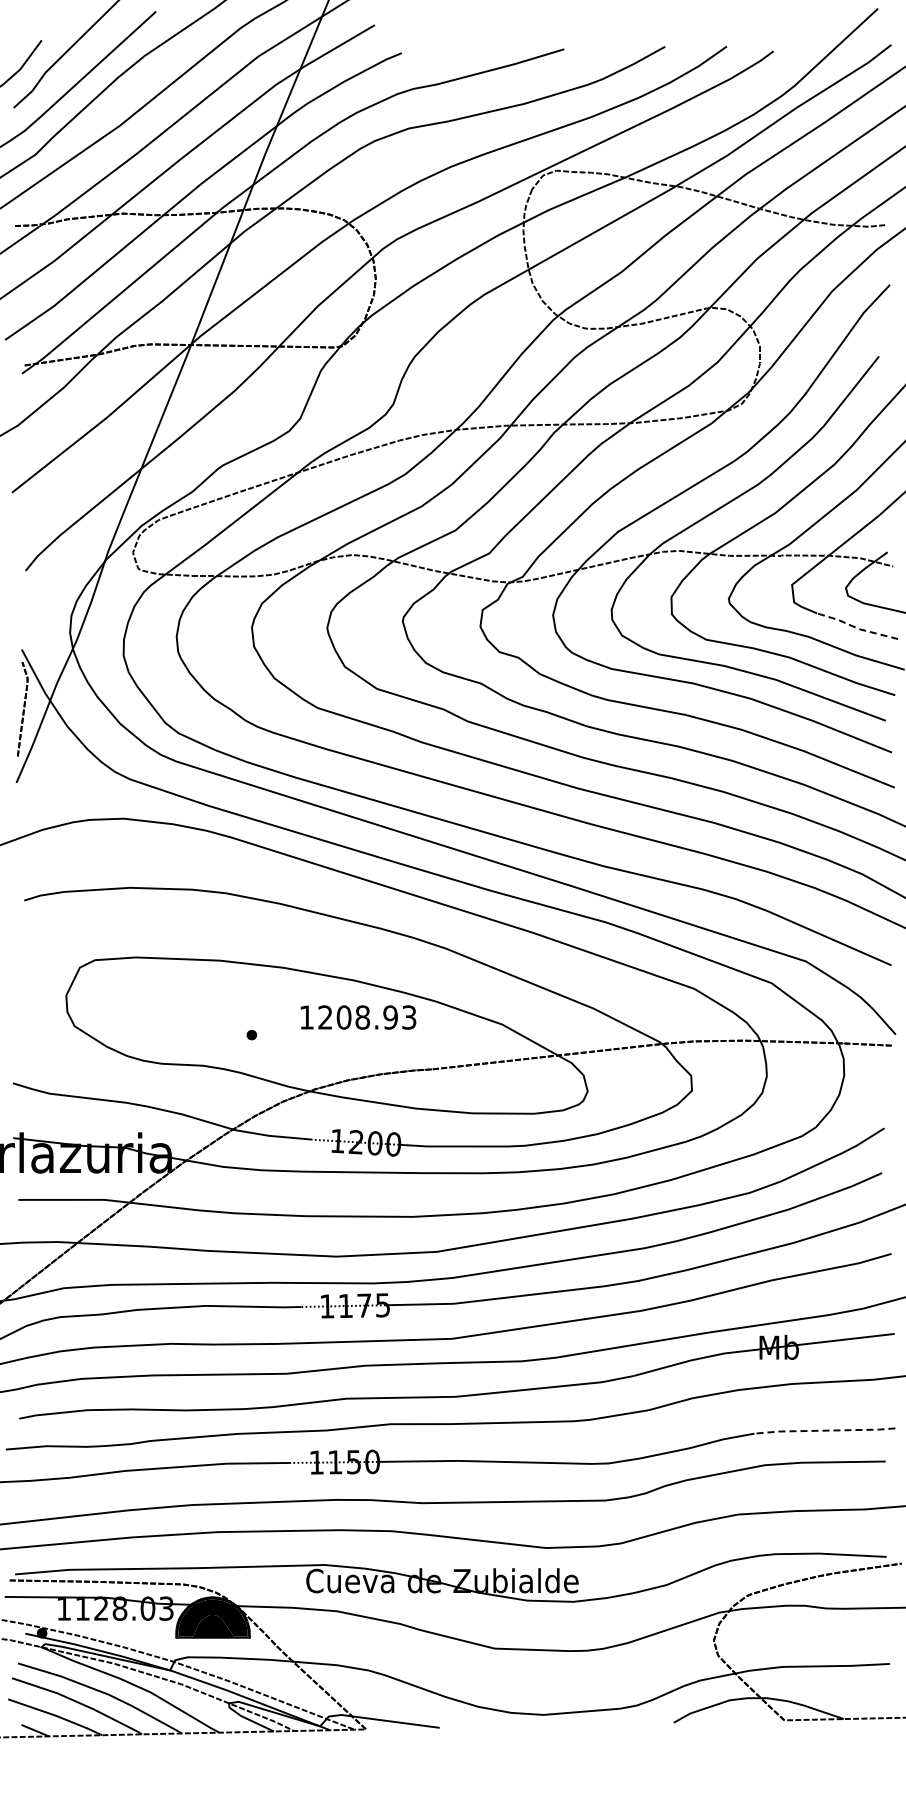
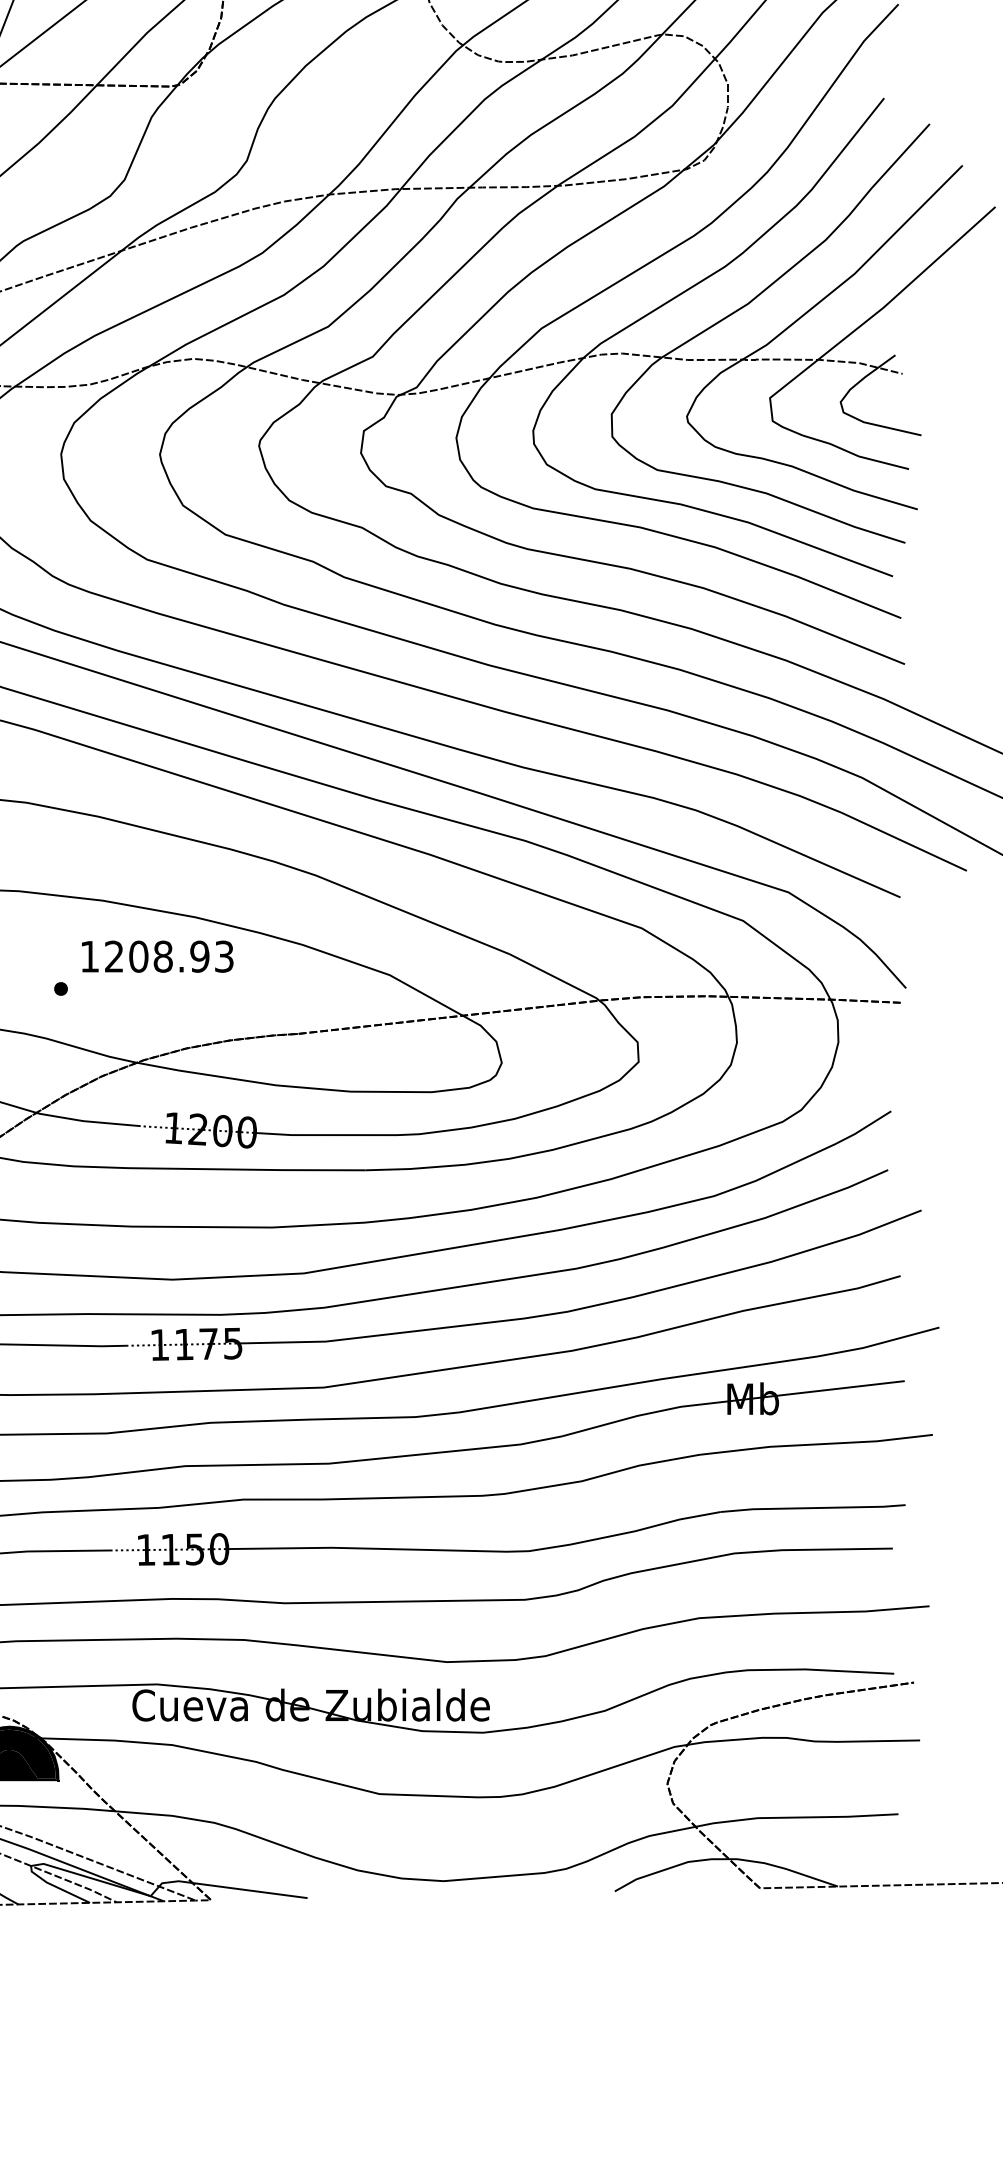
line: (857, 628) -> (855, 455), dashed -> solid
text: (358, 1017) -> (157, 956), moved
line: (824, 1430) -> (812, 1507), dashed -> solid

